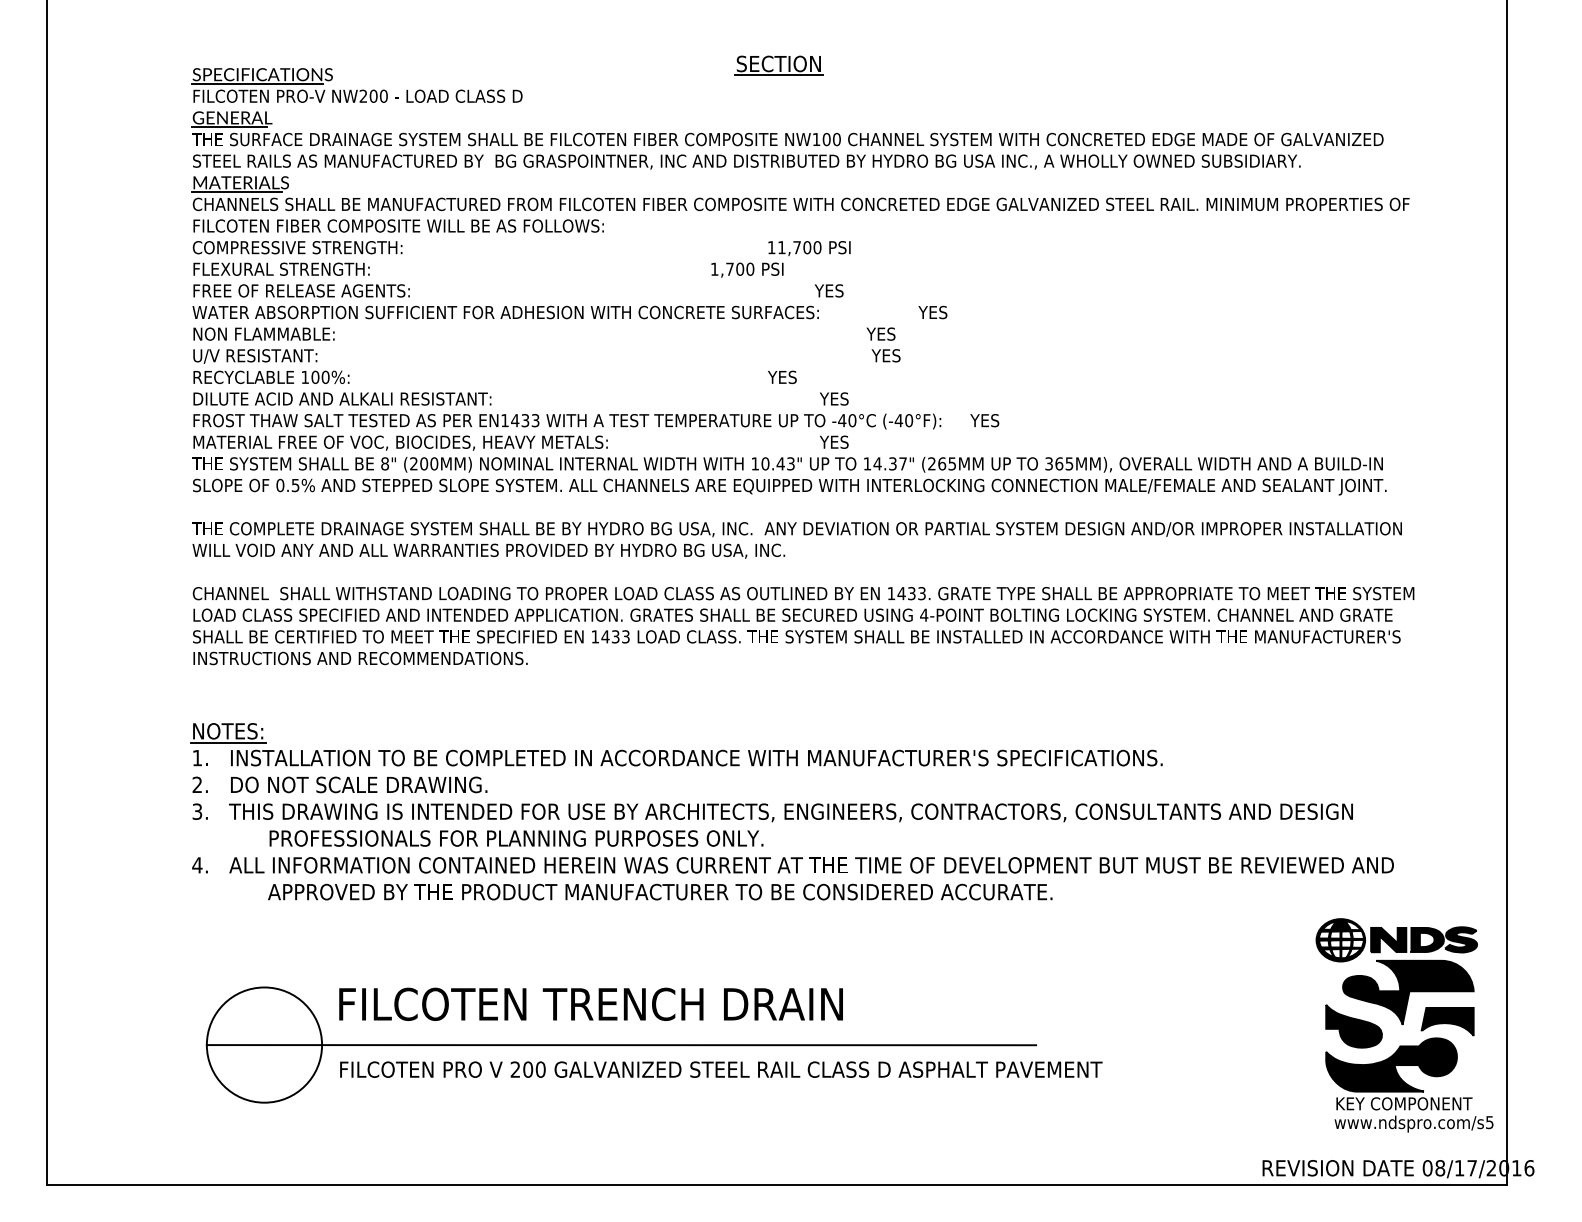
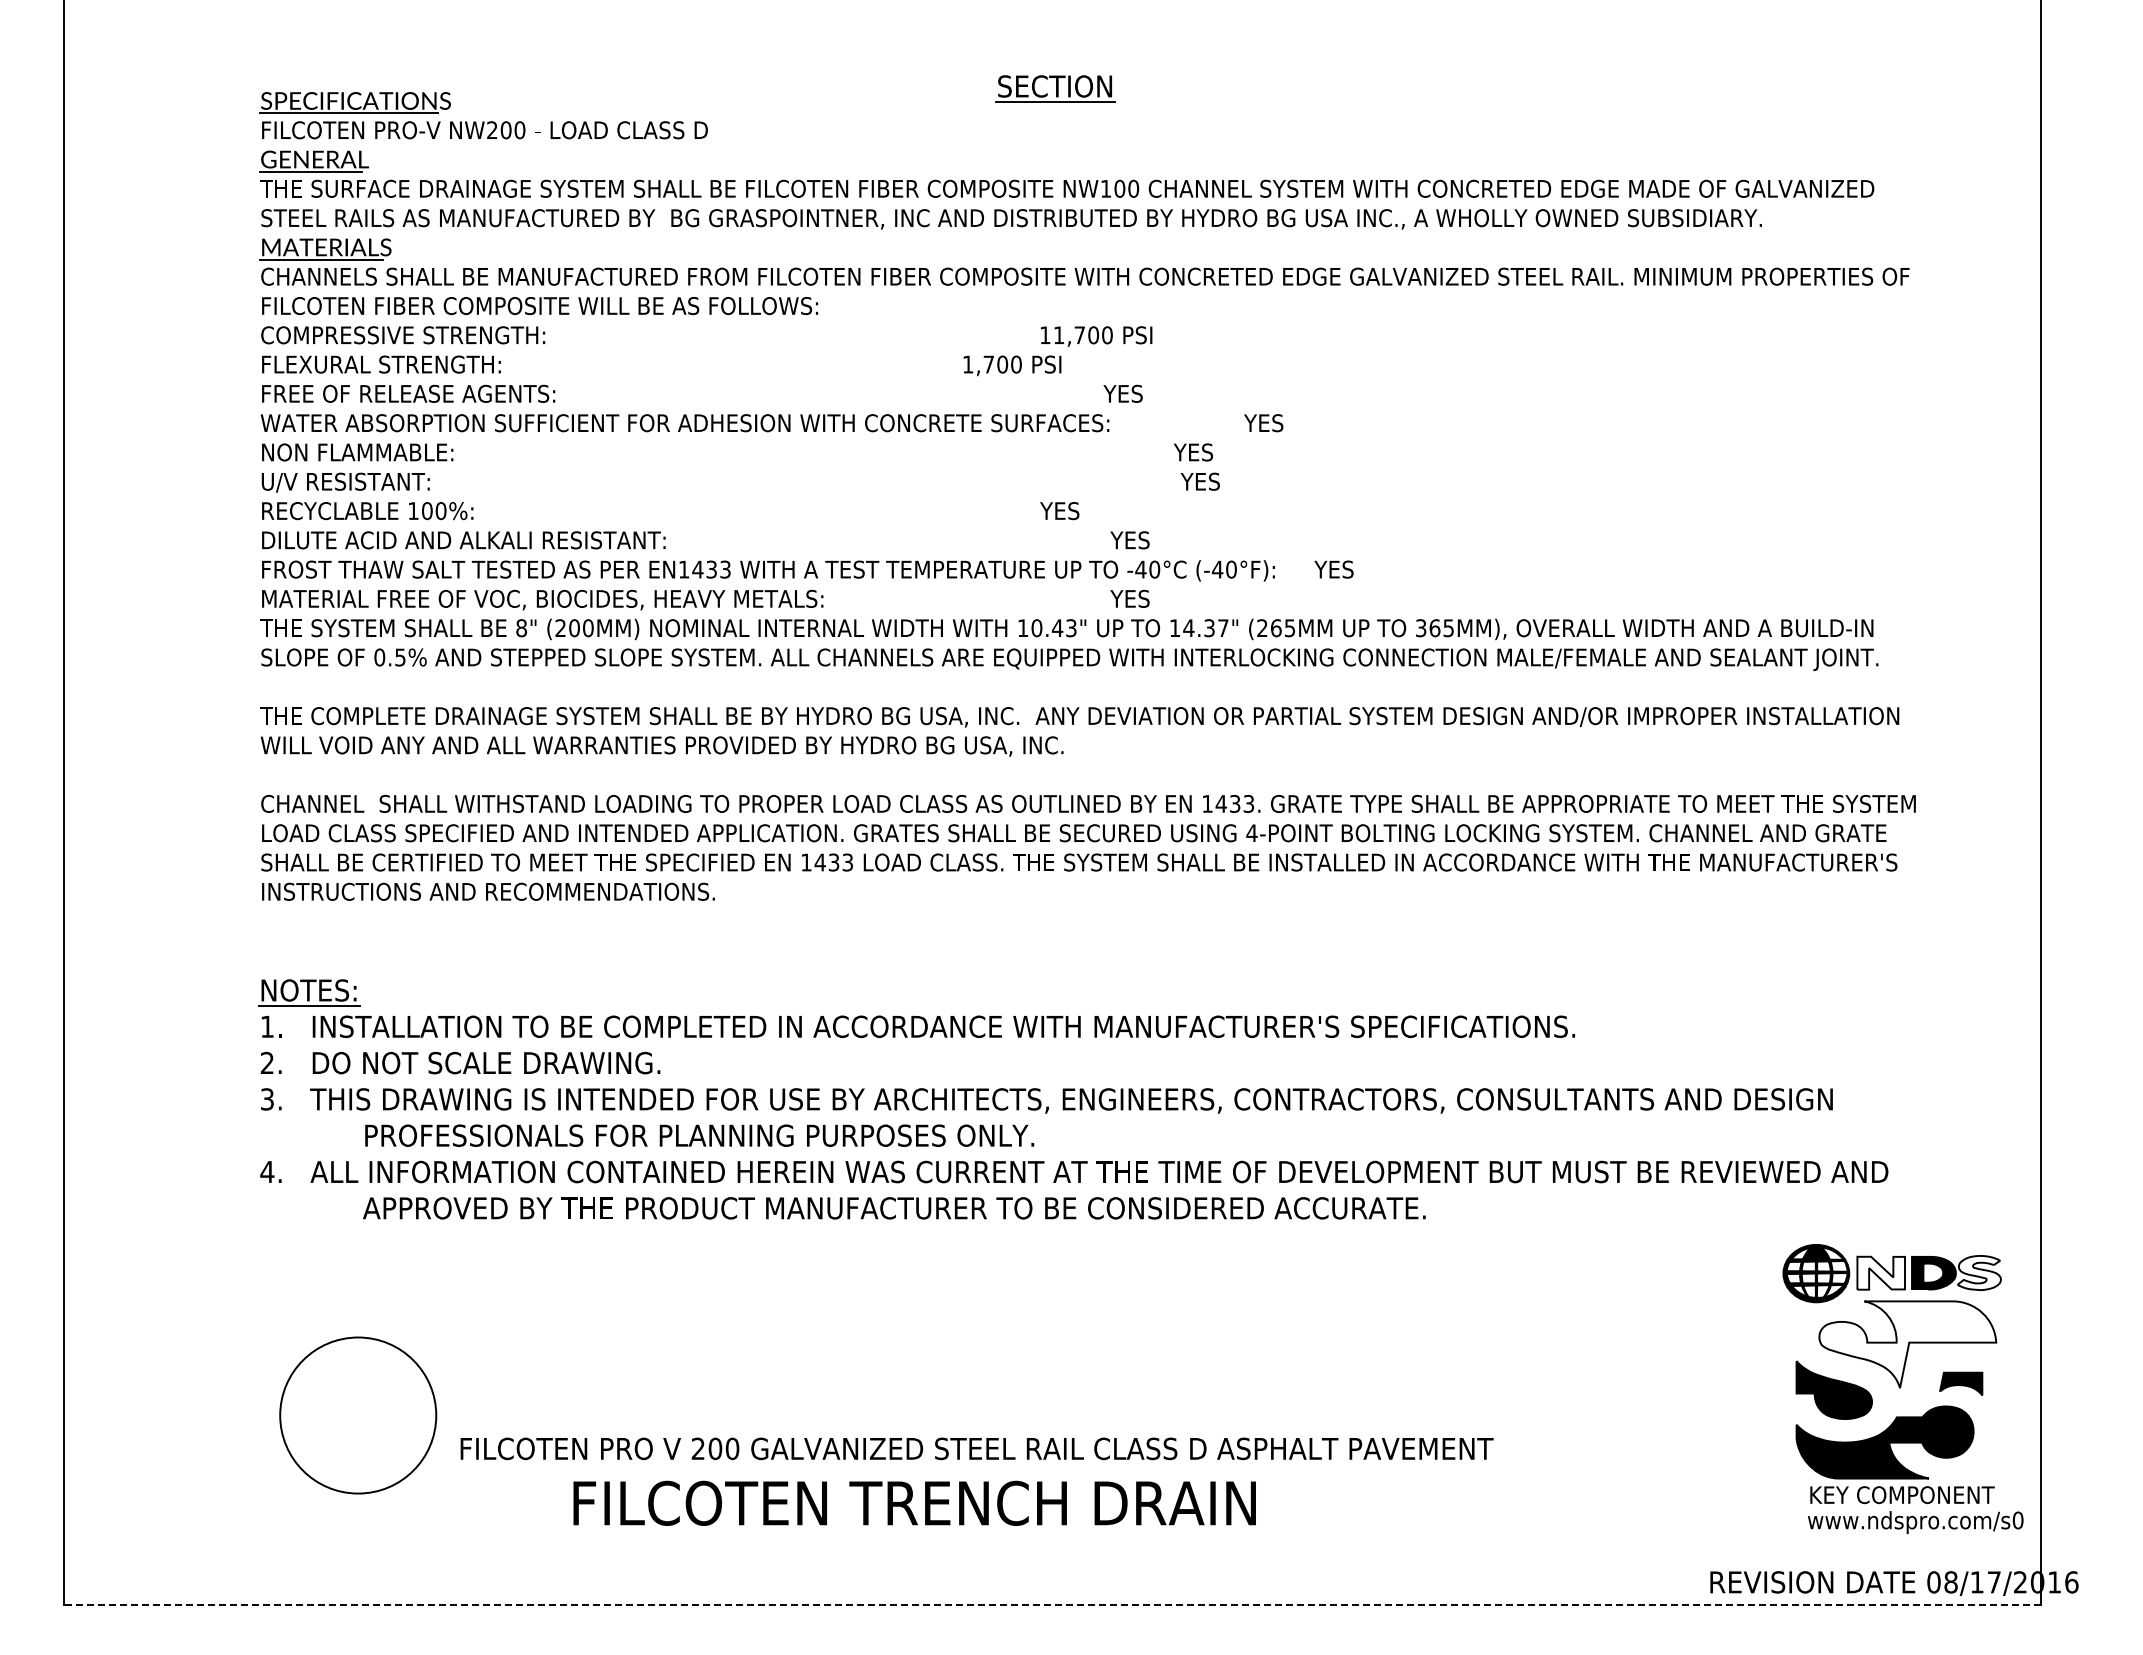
fill: (1388, 939) -> (1880, 1272), removed
fill: (1460, 939) -> (1978, 1272), removed
fill: (1408, 992) -> (1907, 1344), removed
text: (590, 1003) -> (914, 1502), moved
part: (1447, 1021) -> (1961, 1383), size x0.6
line: (621, 1045) -> (841, 1415), removed
text: (1489, 1122) -> (2017, 1520), www.ndspro.com/s5 -> www.ndspro.com/s0
line: (776, 1185) -> (1052, 1605), solid -> dashed

